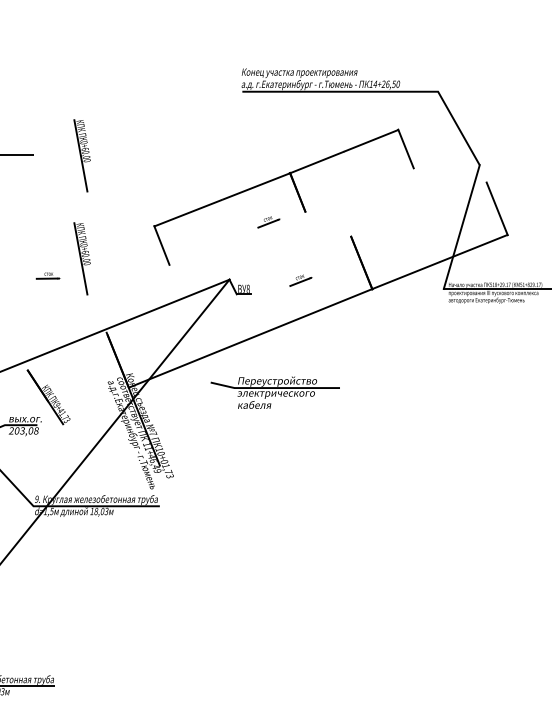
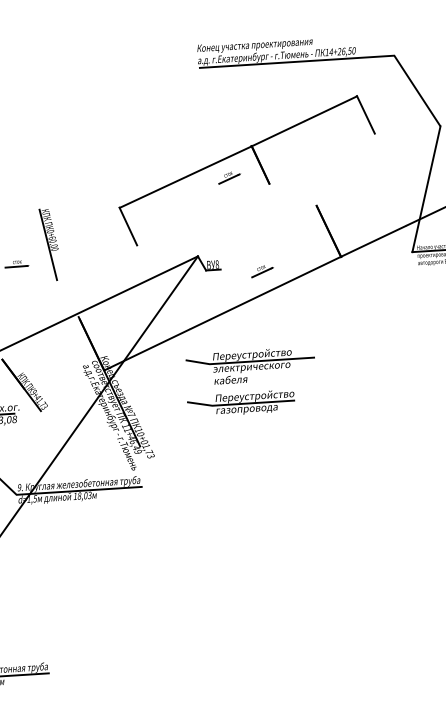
part: (81, 155) -> (42, 141), removed
part: (268, 222) -> (229, 178), moved
part: (300, 280) -> (261, 271), moved
part: (263, 429) -> (241, 403), added

